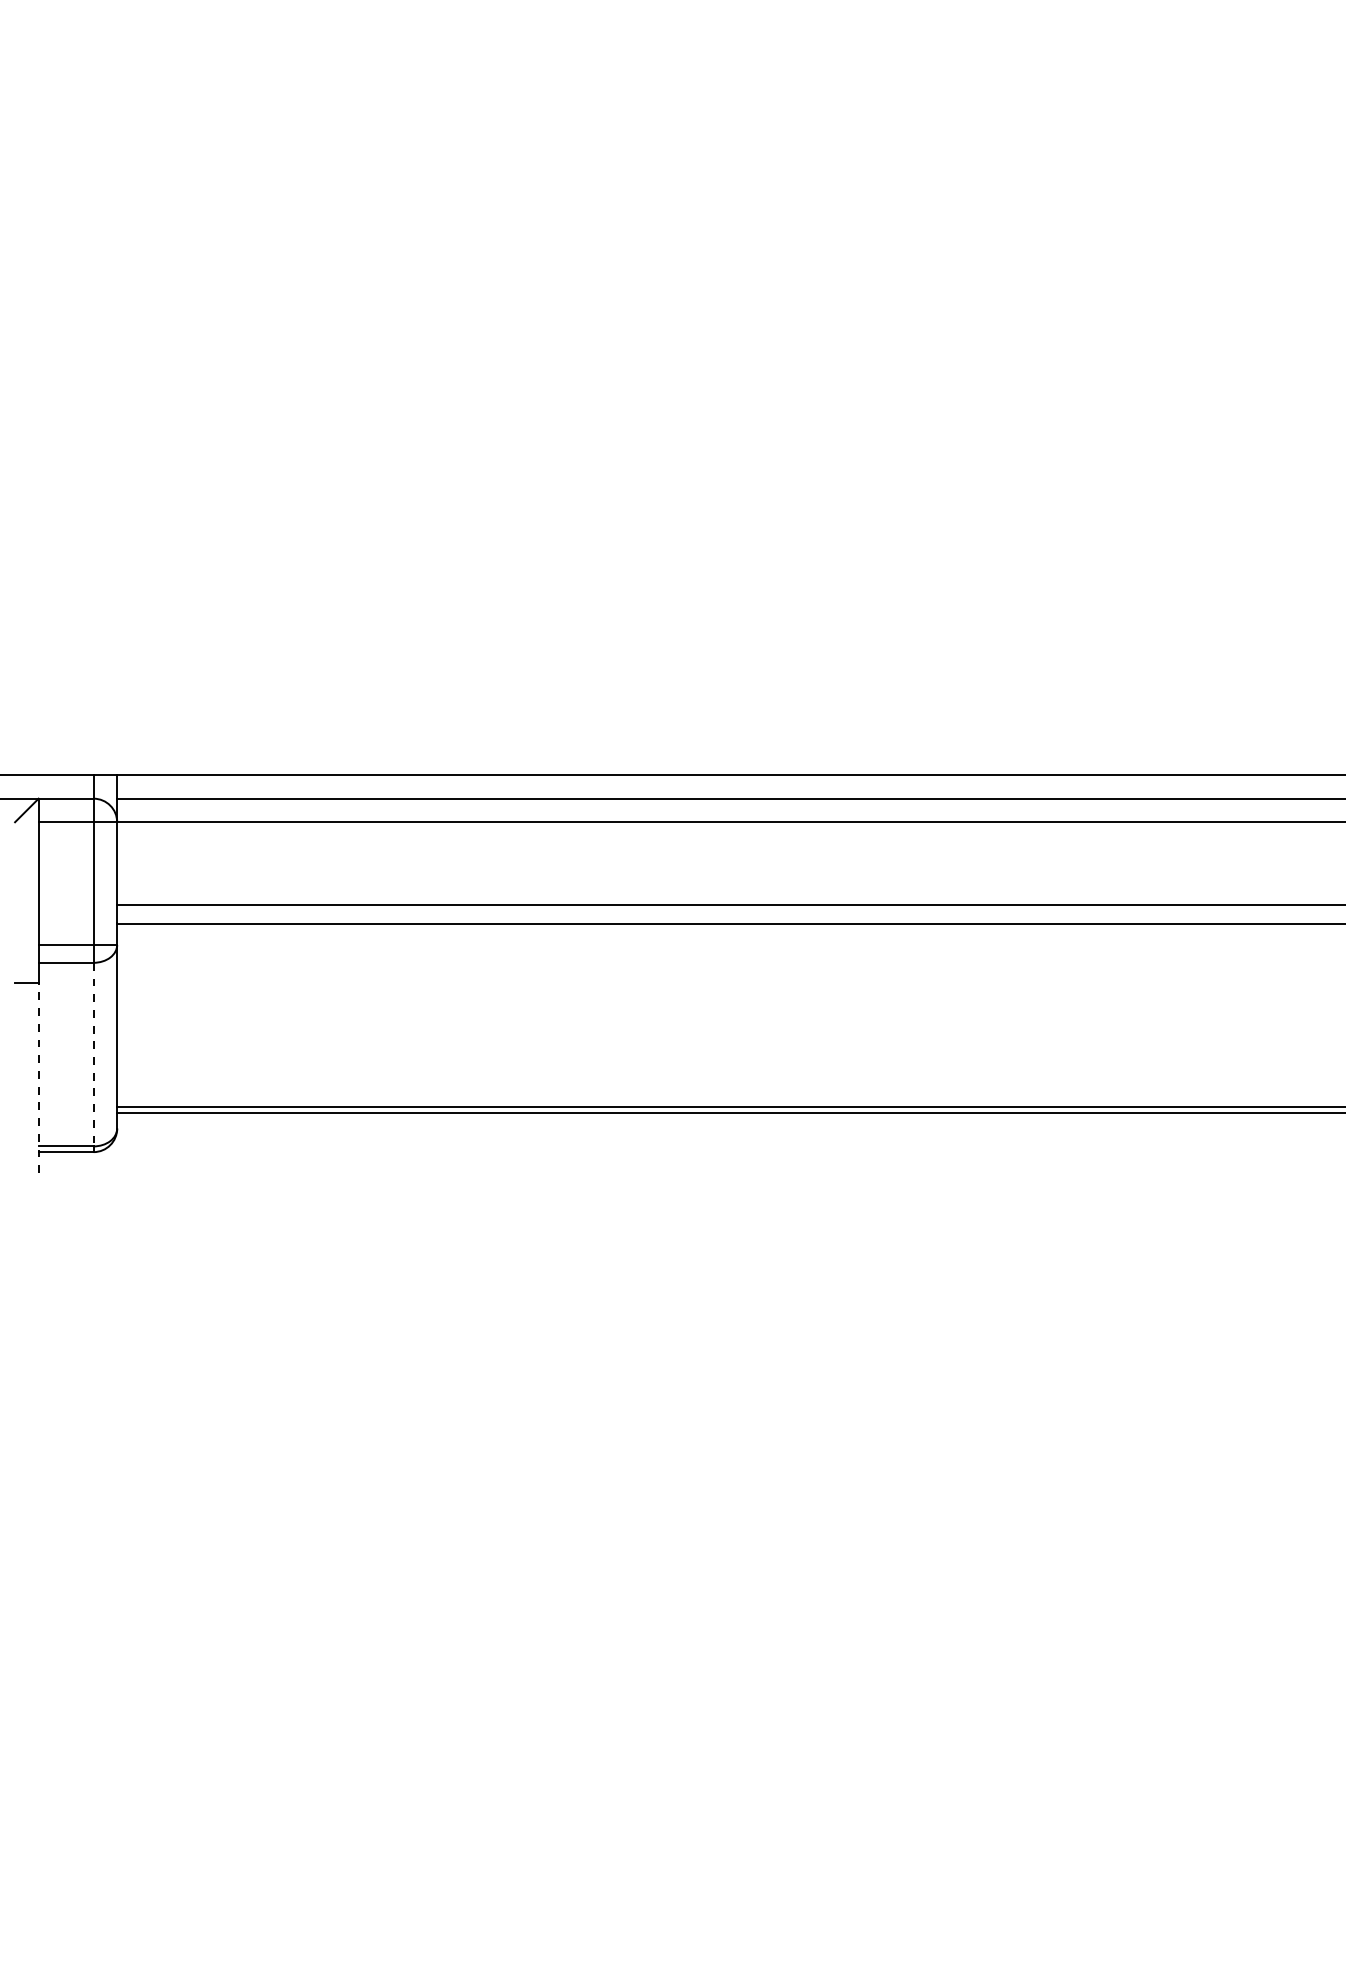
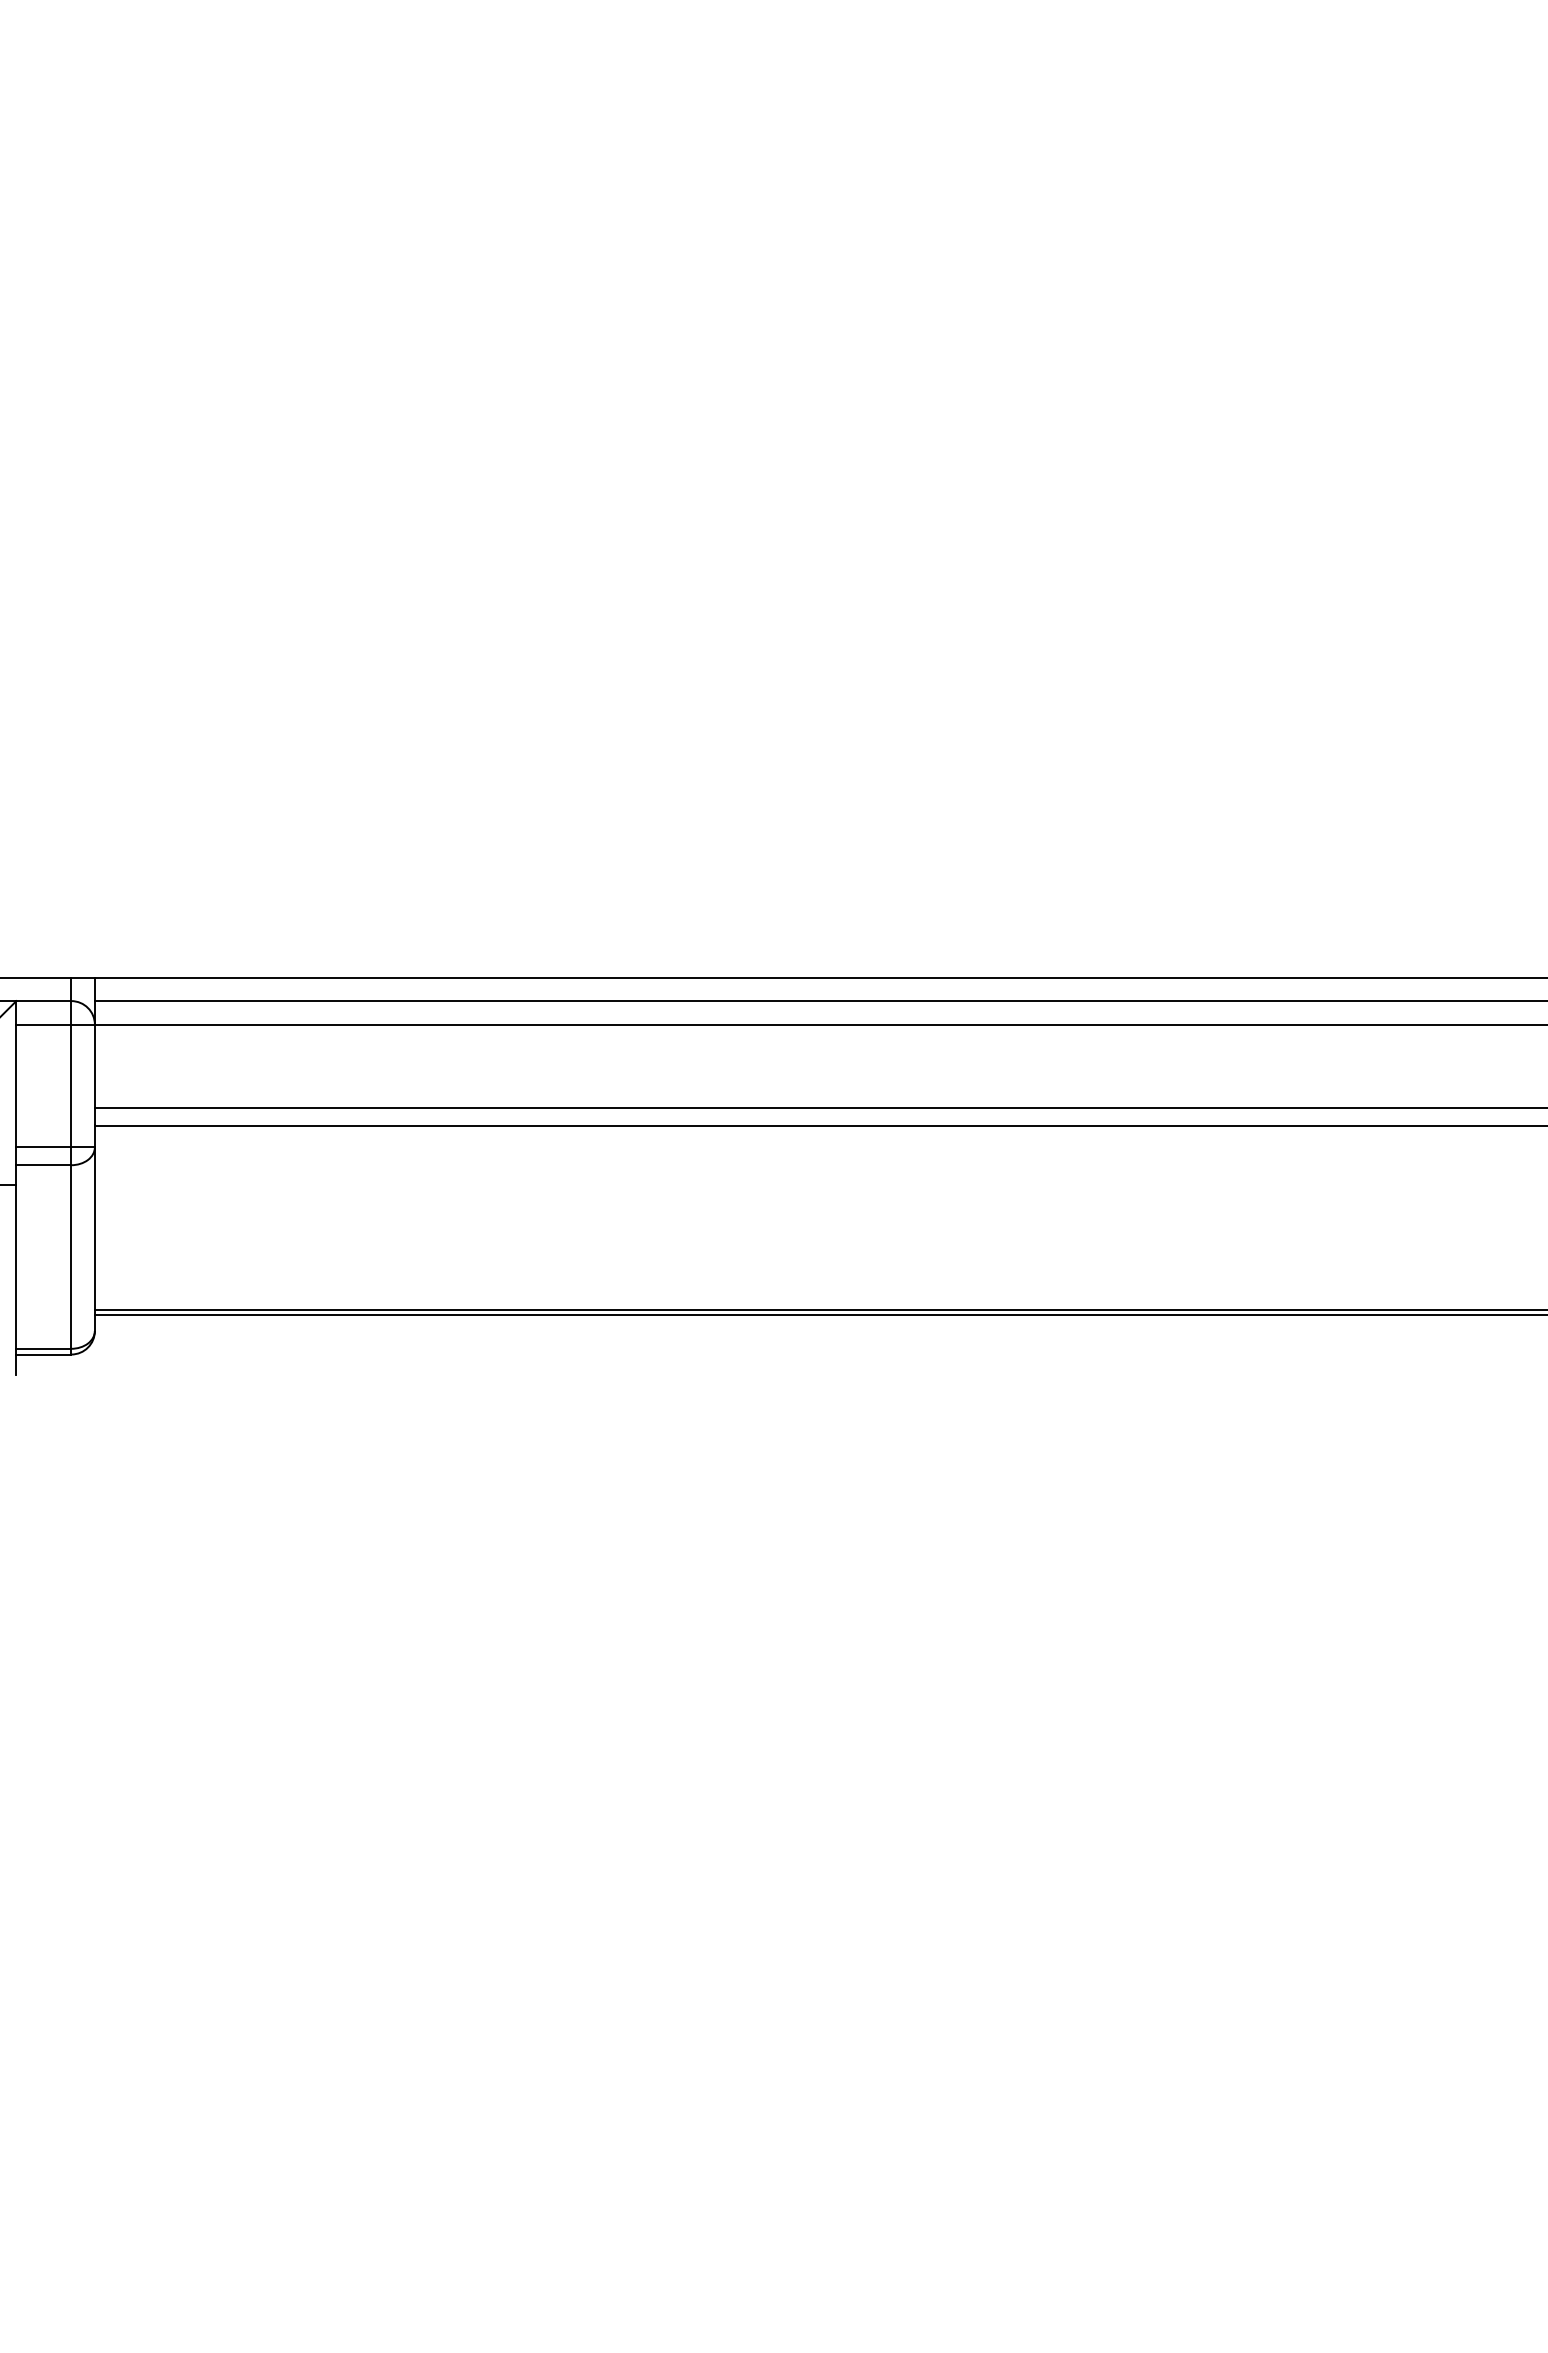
line: (93, 1055) -> (71, 1257), dashed -> solid
line: (38, 1077) -> (16, 1279), dashed -> solid

